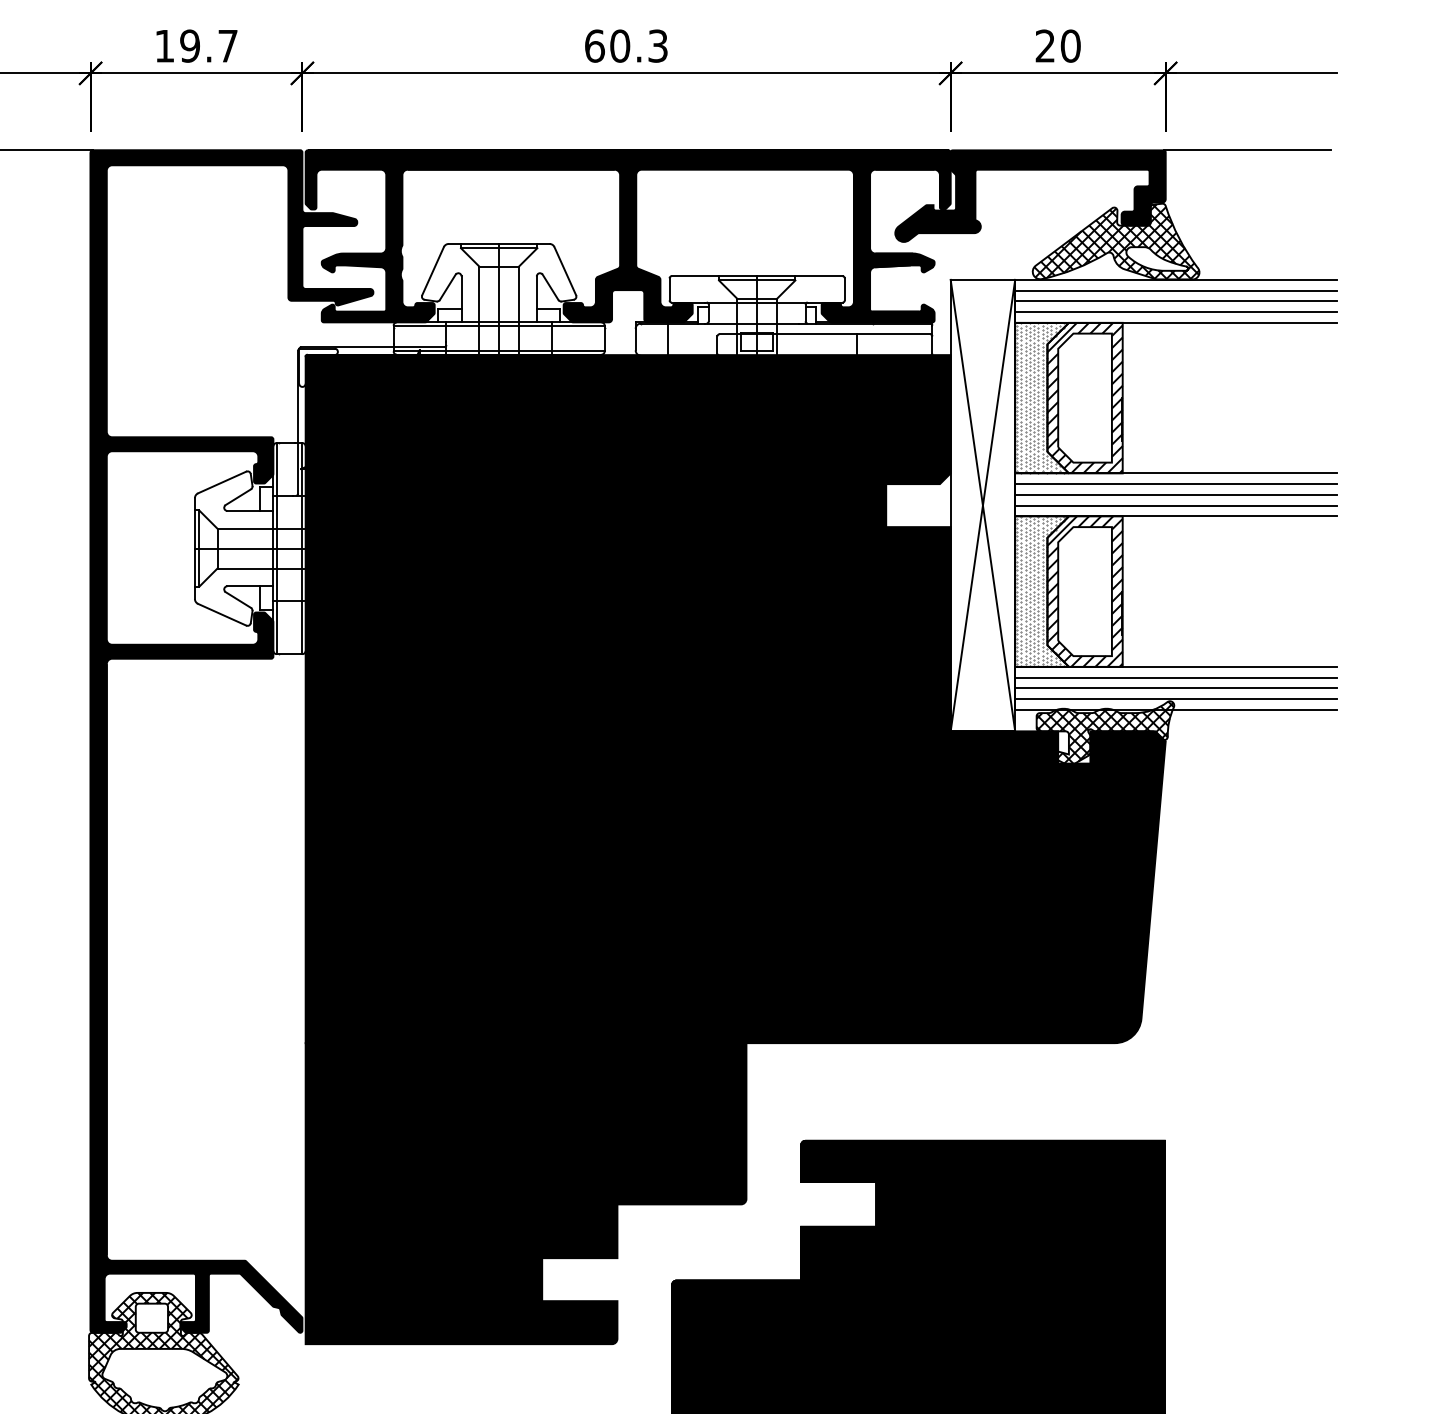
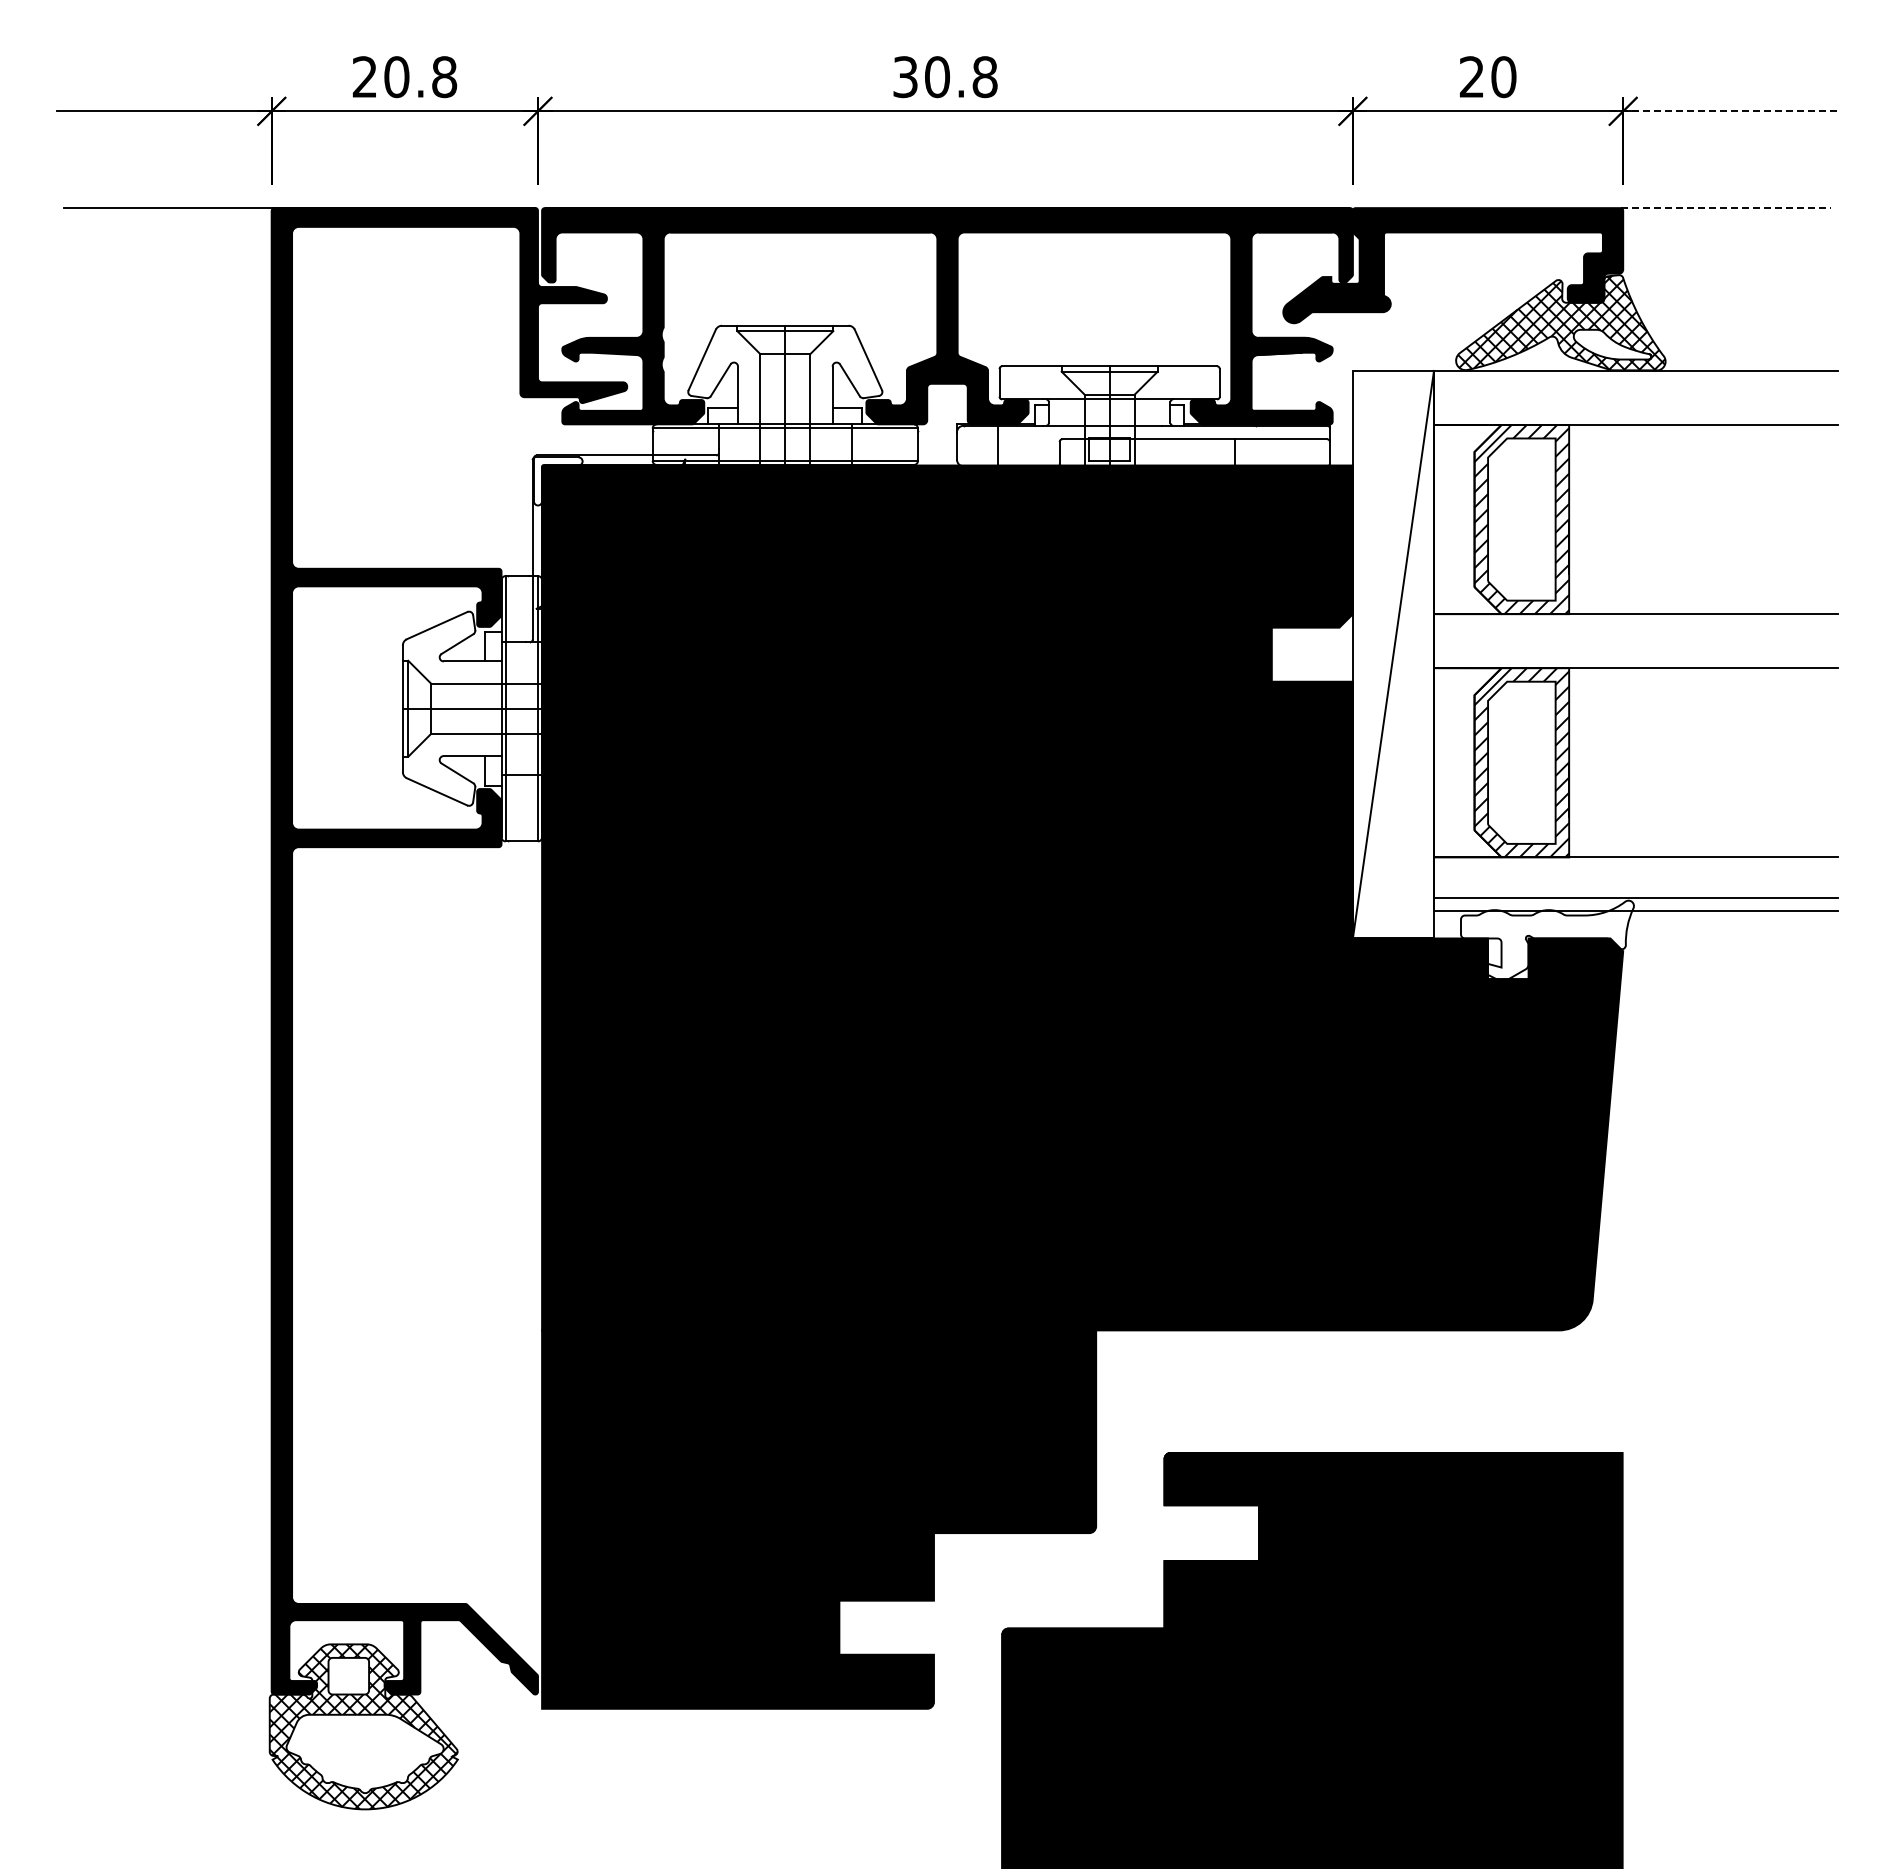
text: (196, 46) -> (404, 77), 19.7 -> 20.8
text: (626, 46) -> (945, 77), 60.3 -> 30.8
line: (1246, 73) -> (1724, 111), solid -> dashed
line: (1247, 150) -> (1726, 208), solid -> dashed
line: (1176, 290) -> (1636, 384), removed
line: (1176, 301) -> (1636, 397), removed
line: (1176, 312) -> (1636, 411), removed
hatch: (1040, 398) -> (1465, 519), removed
line: (1176, 483) -> (1636, 627), removed
line: (1176, 495) -> (1636, 641), removed
line: (982, 505) -> (1393, 654), removed
line: (1176, 505) -> (1636, 654), removed
hatch: (1040, 591) -> (1465, 762), removed
line: (1176, 677) -> (1636, 870), removed
line: (1176, 688) -> (1636, 884), removed
hatch: (1104, 732) -> (1546, 940), removed

